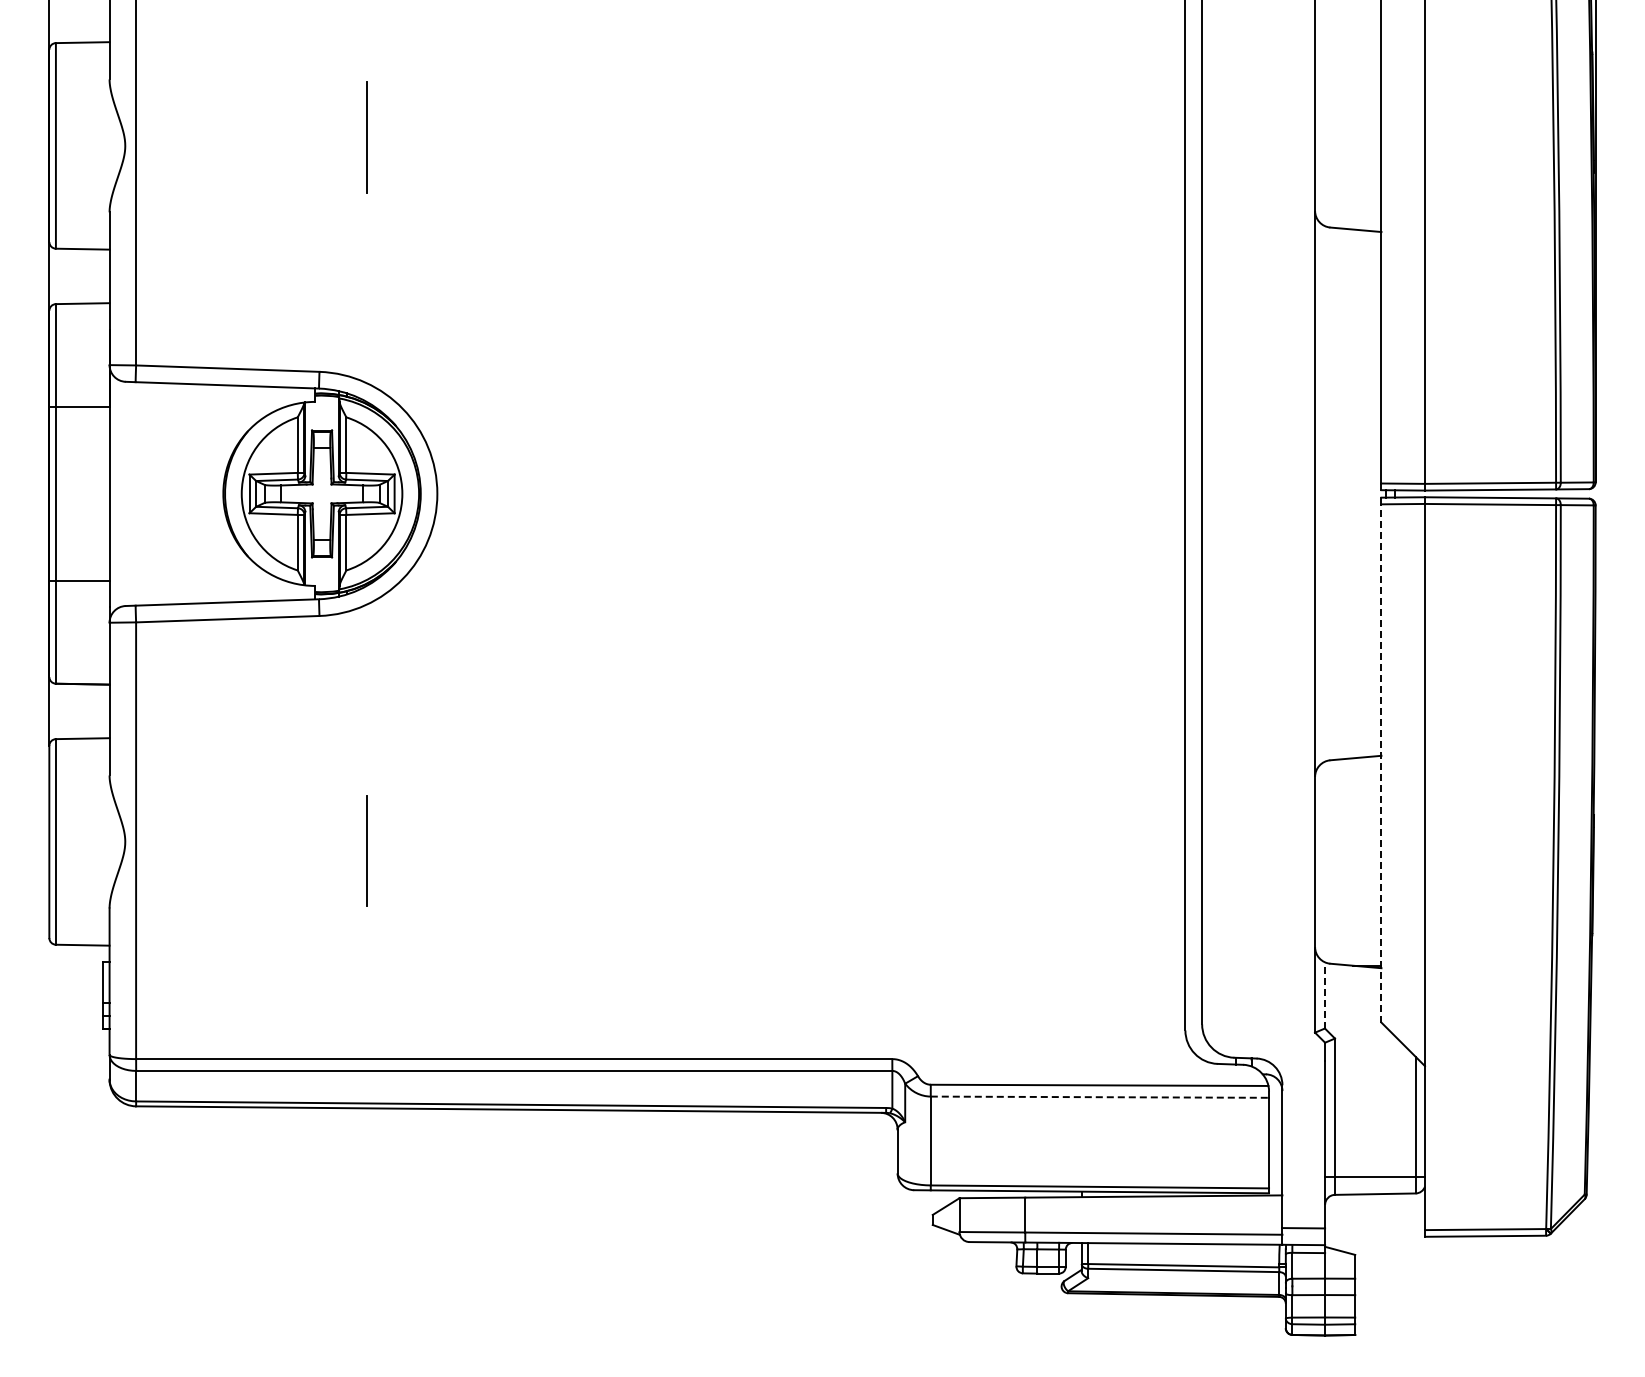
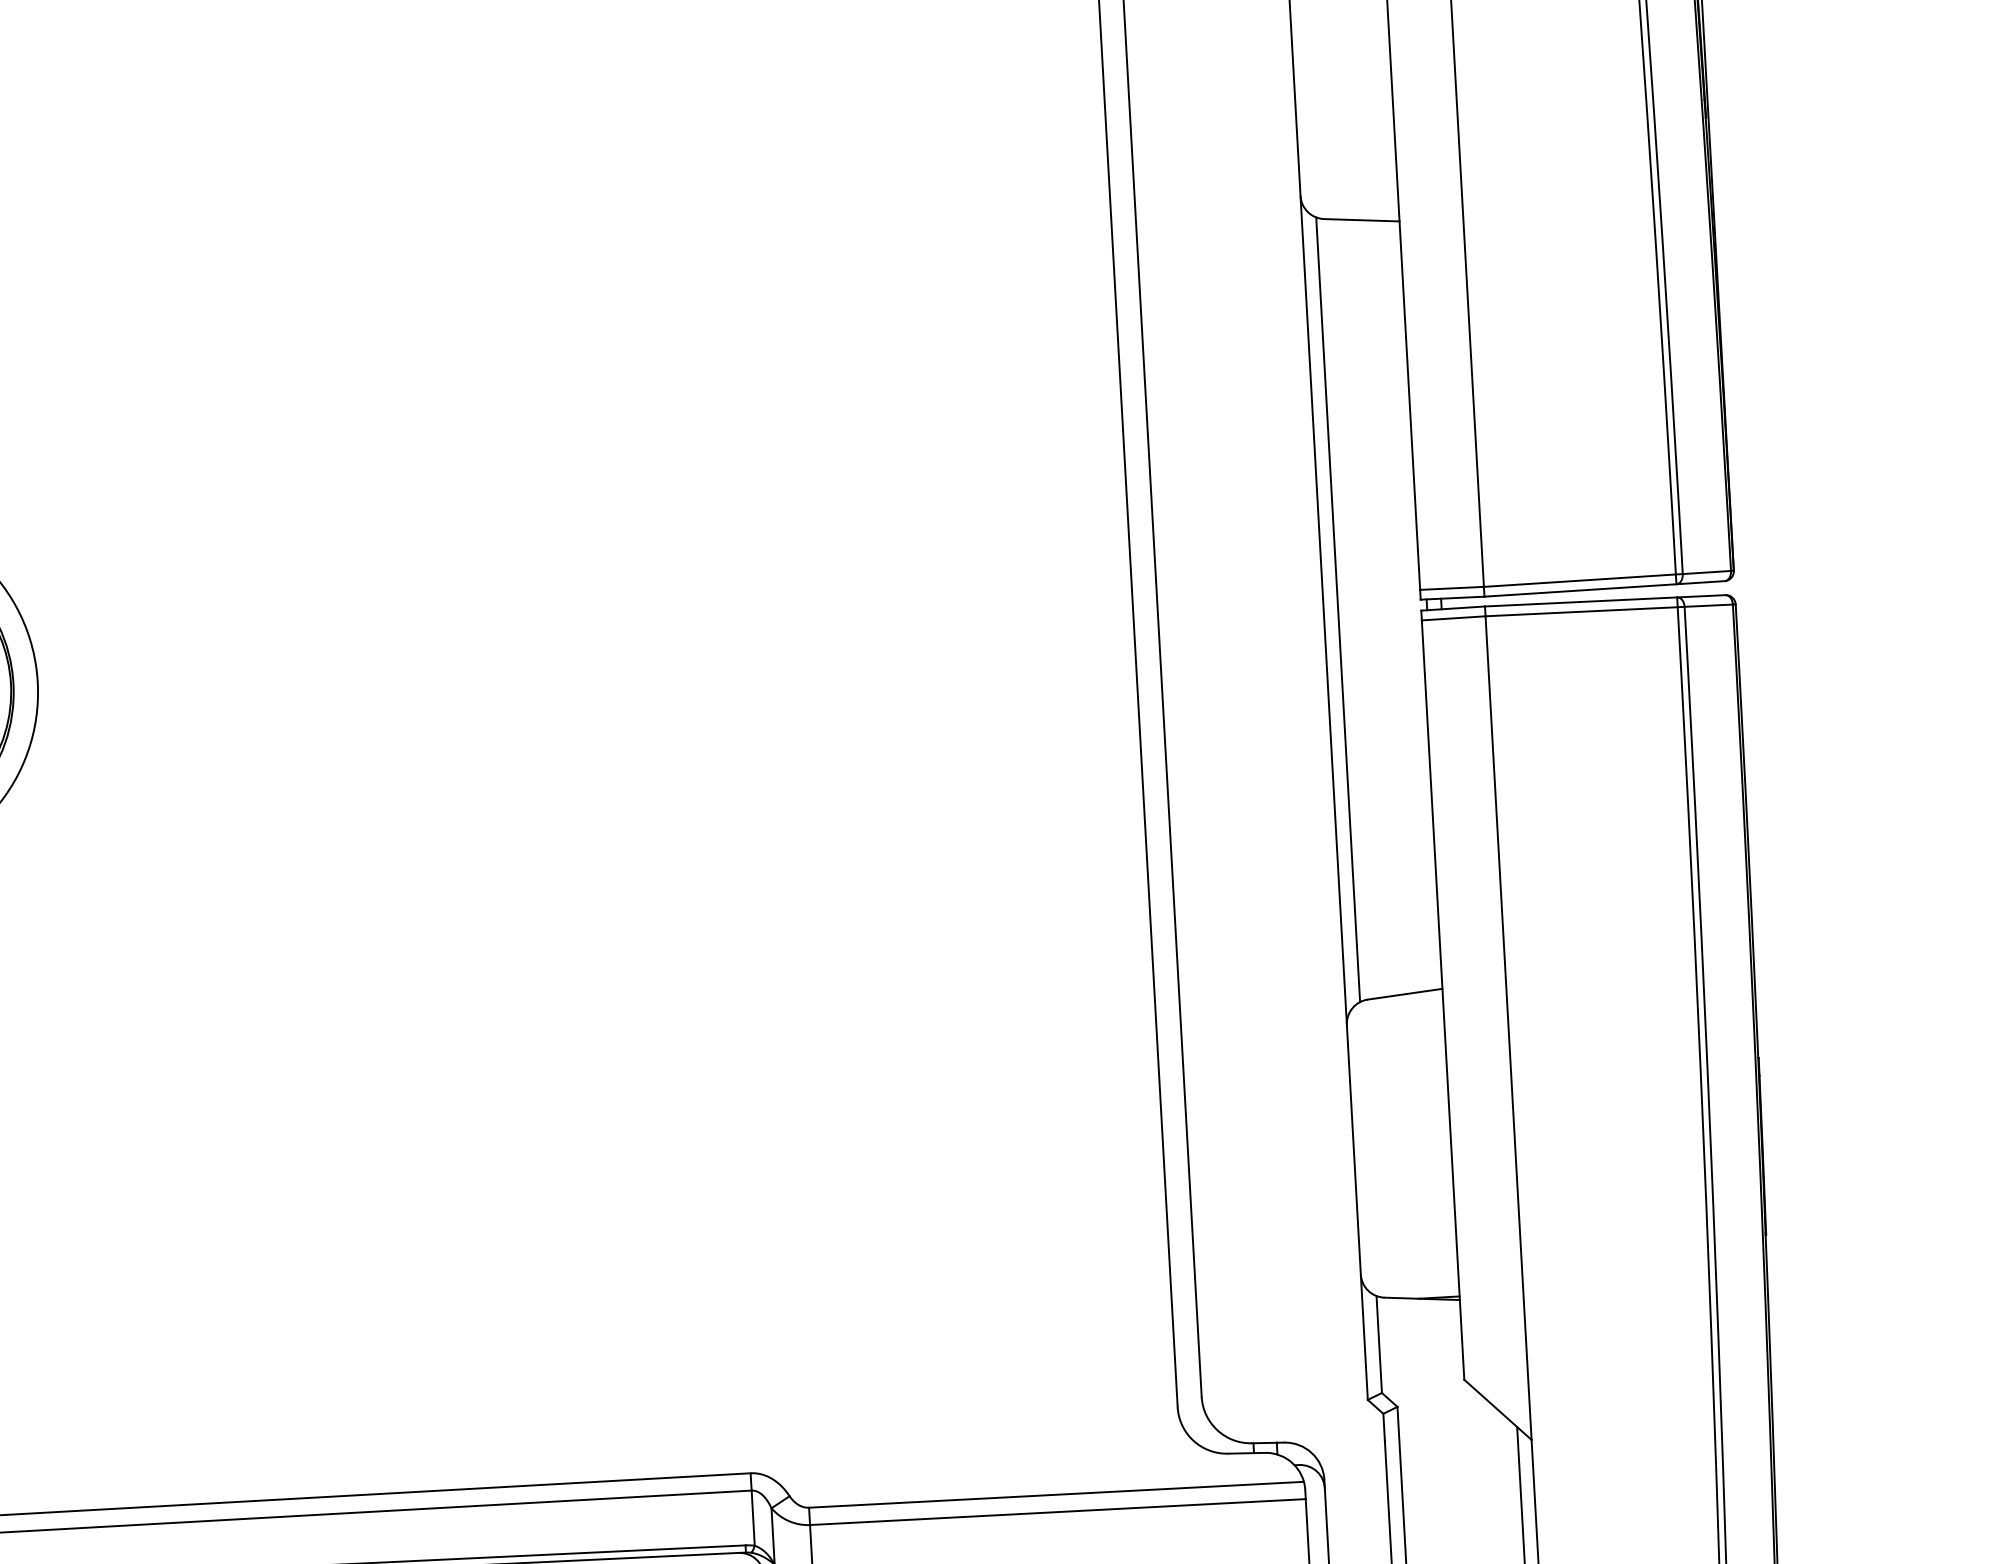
line: (1324, 493) -> (1337, 609), added
line: (1381, 762) -> (1443, 998), dashed -> solid
line: (1324, 994) -> (1378, 1343), dashed -> solid
line: (1100, 1097) -> (1058, 1512), dashed -> solid

